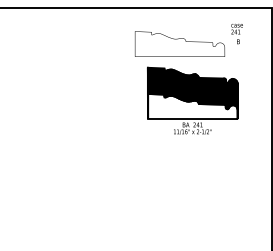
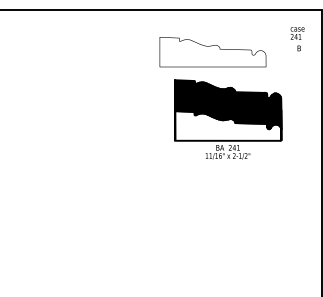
text: (237, 34) -> (297, 39), moved

